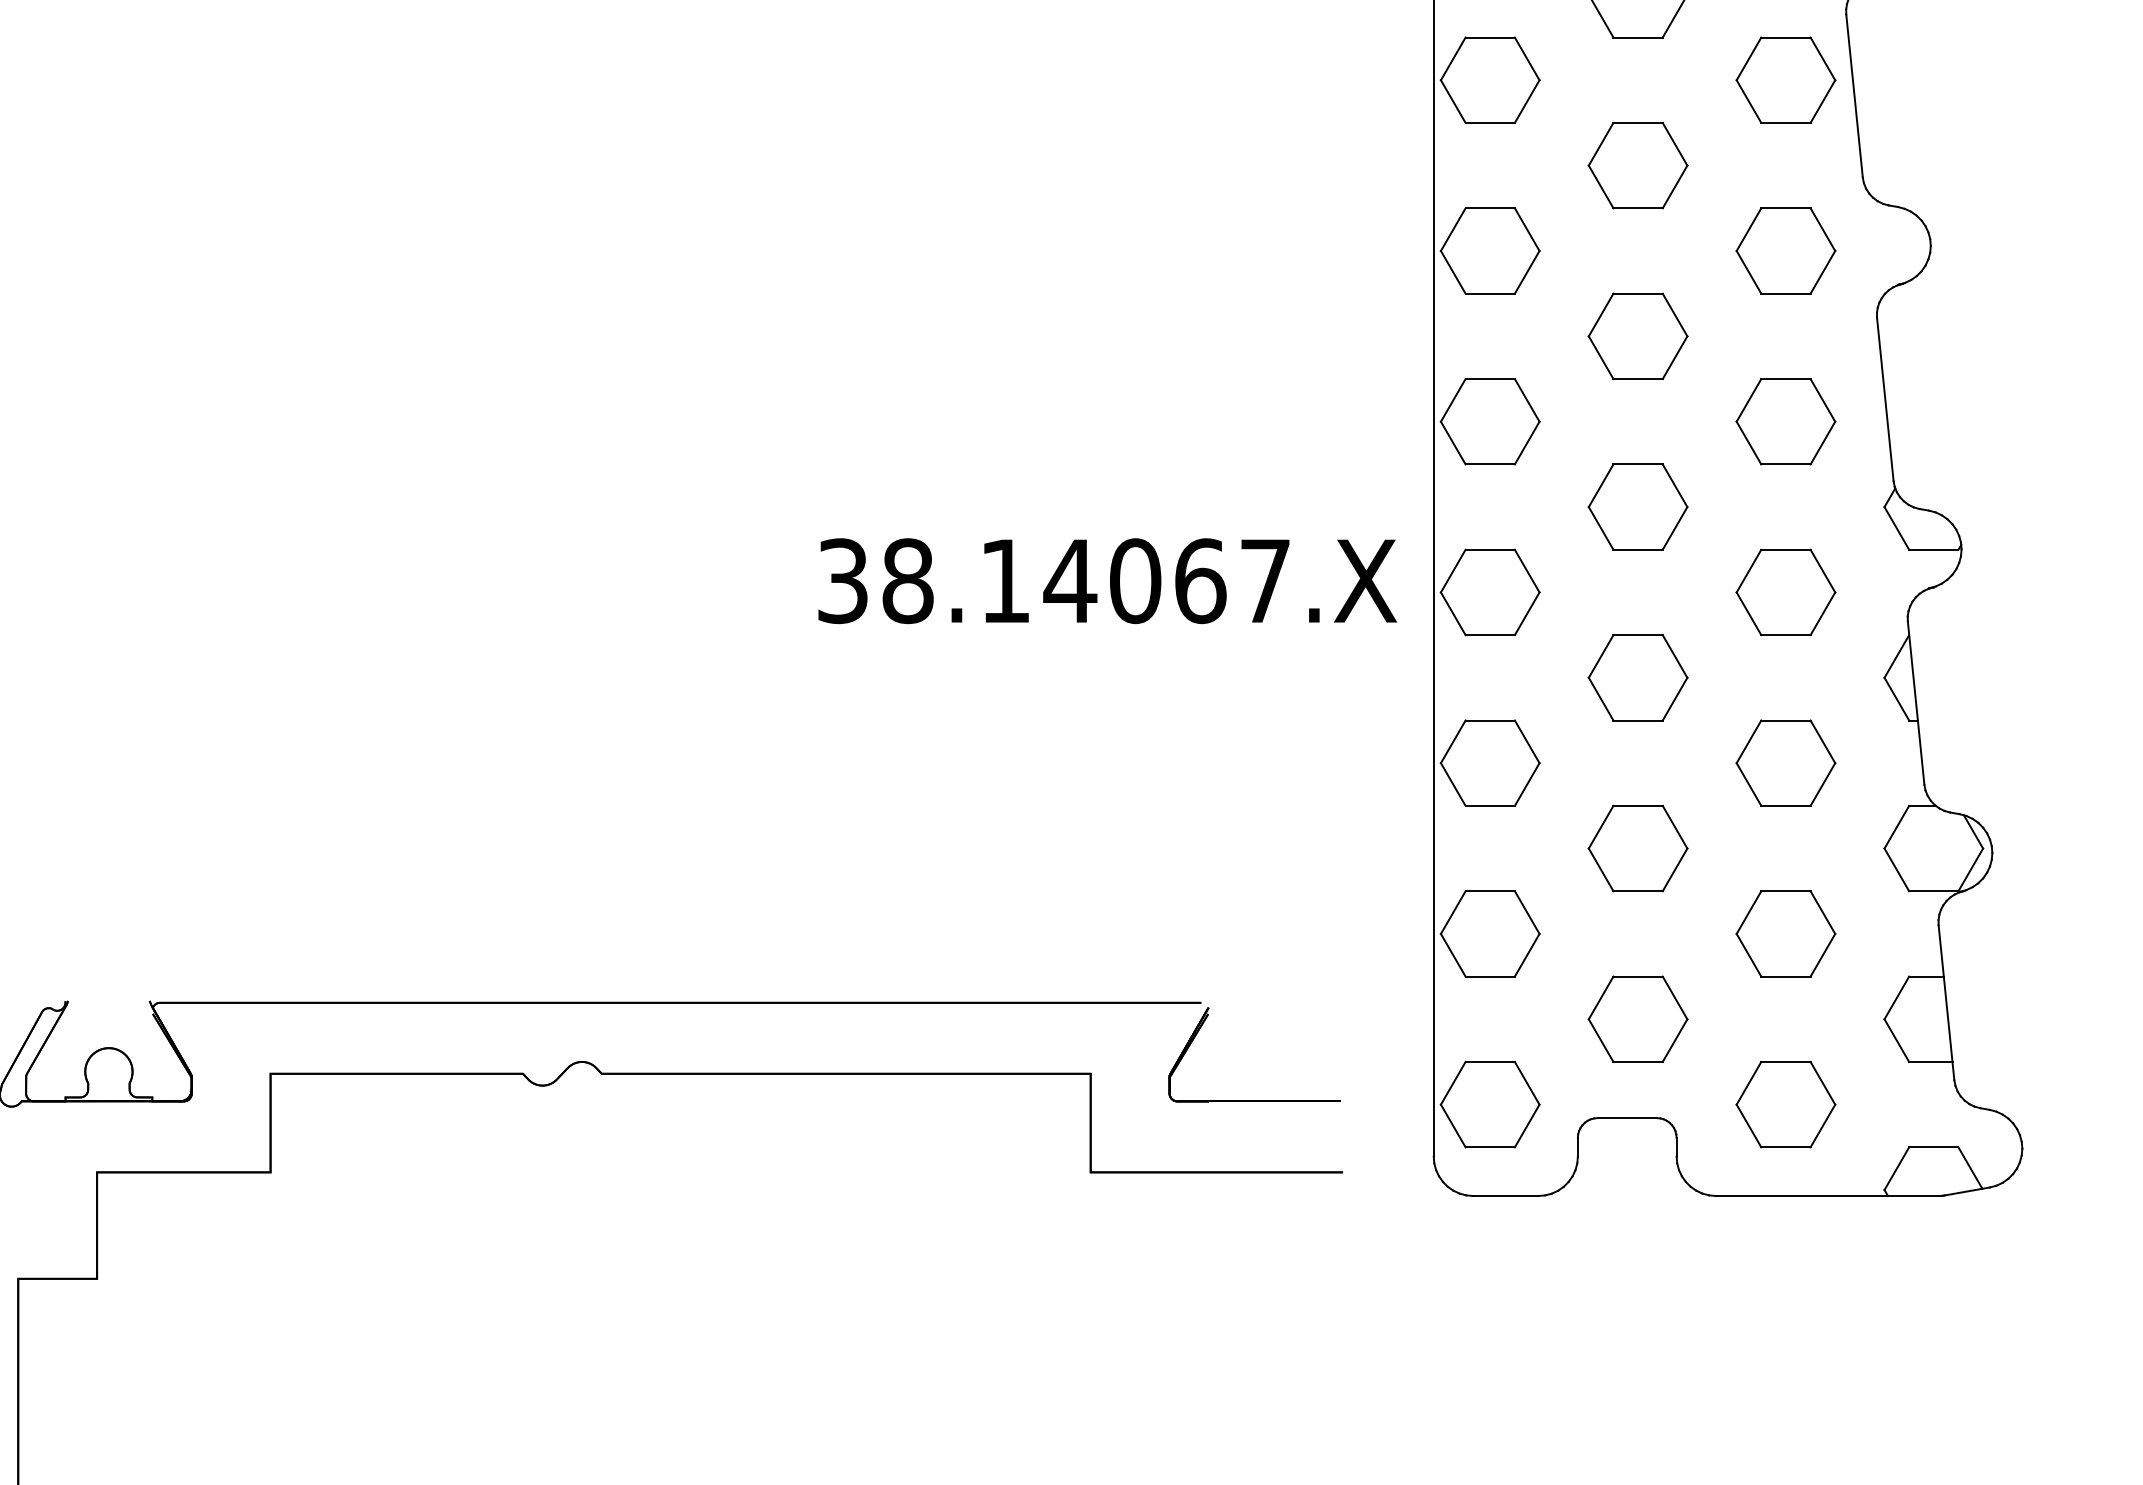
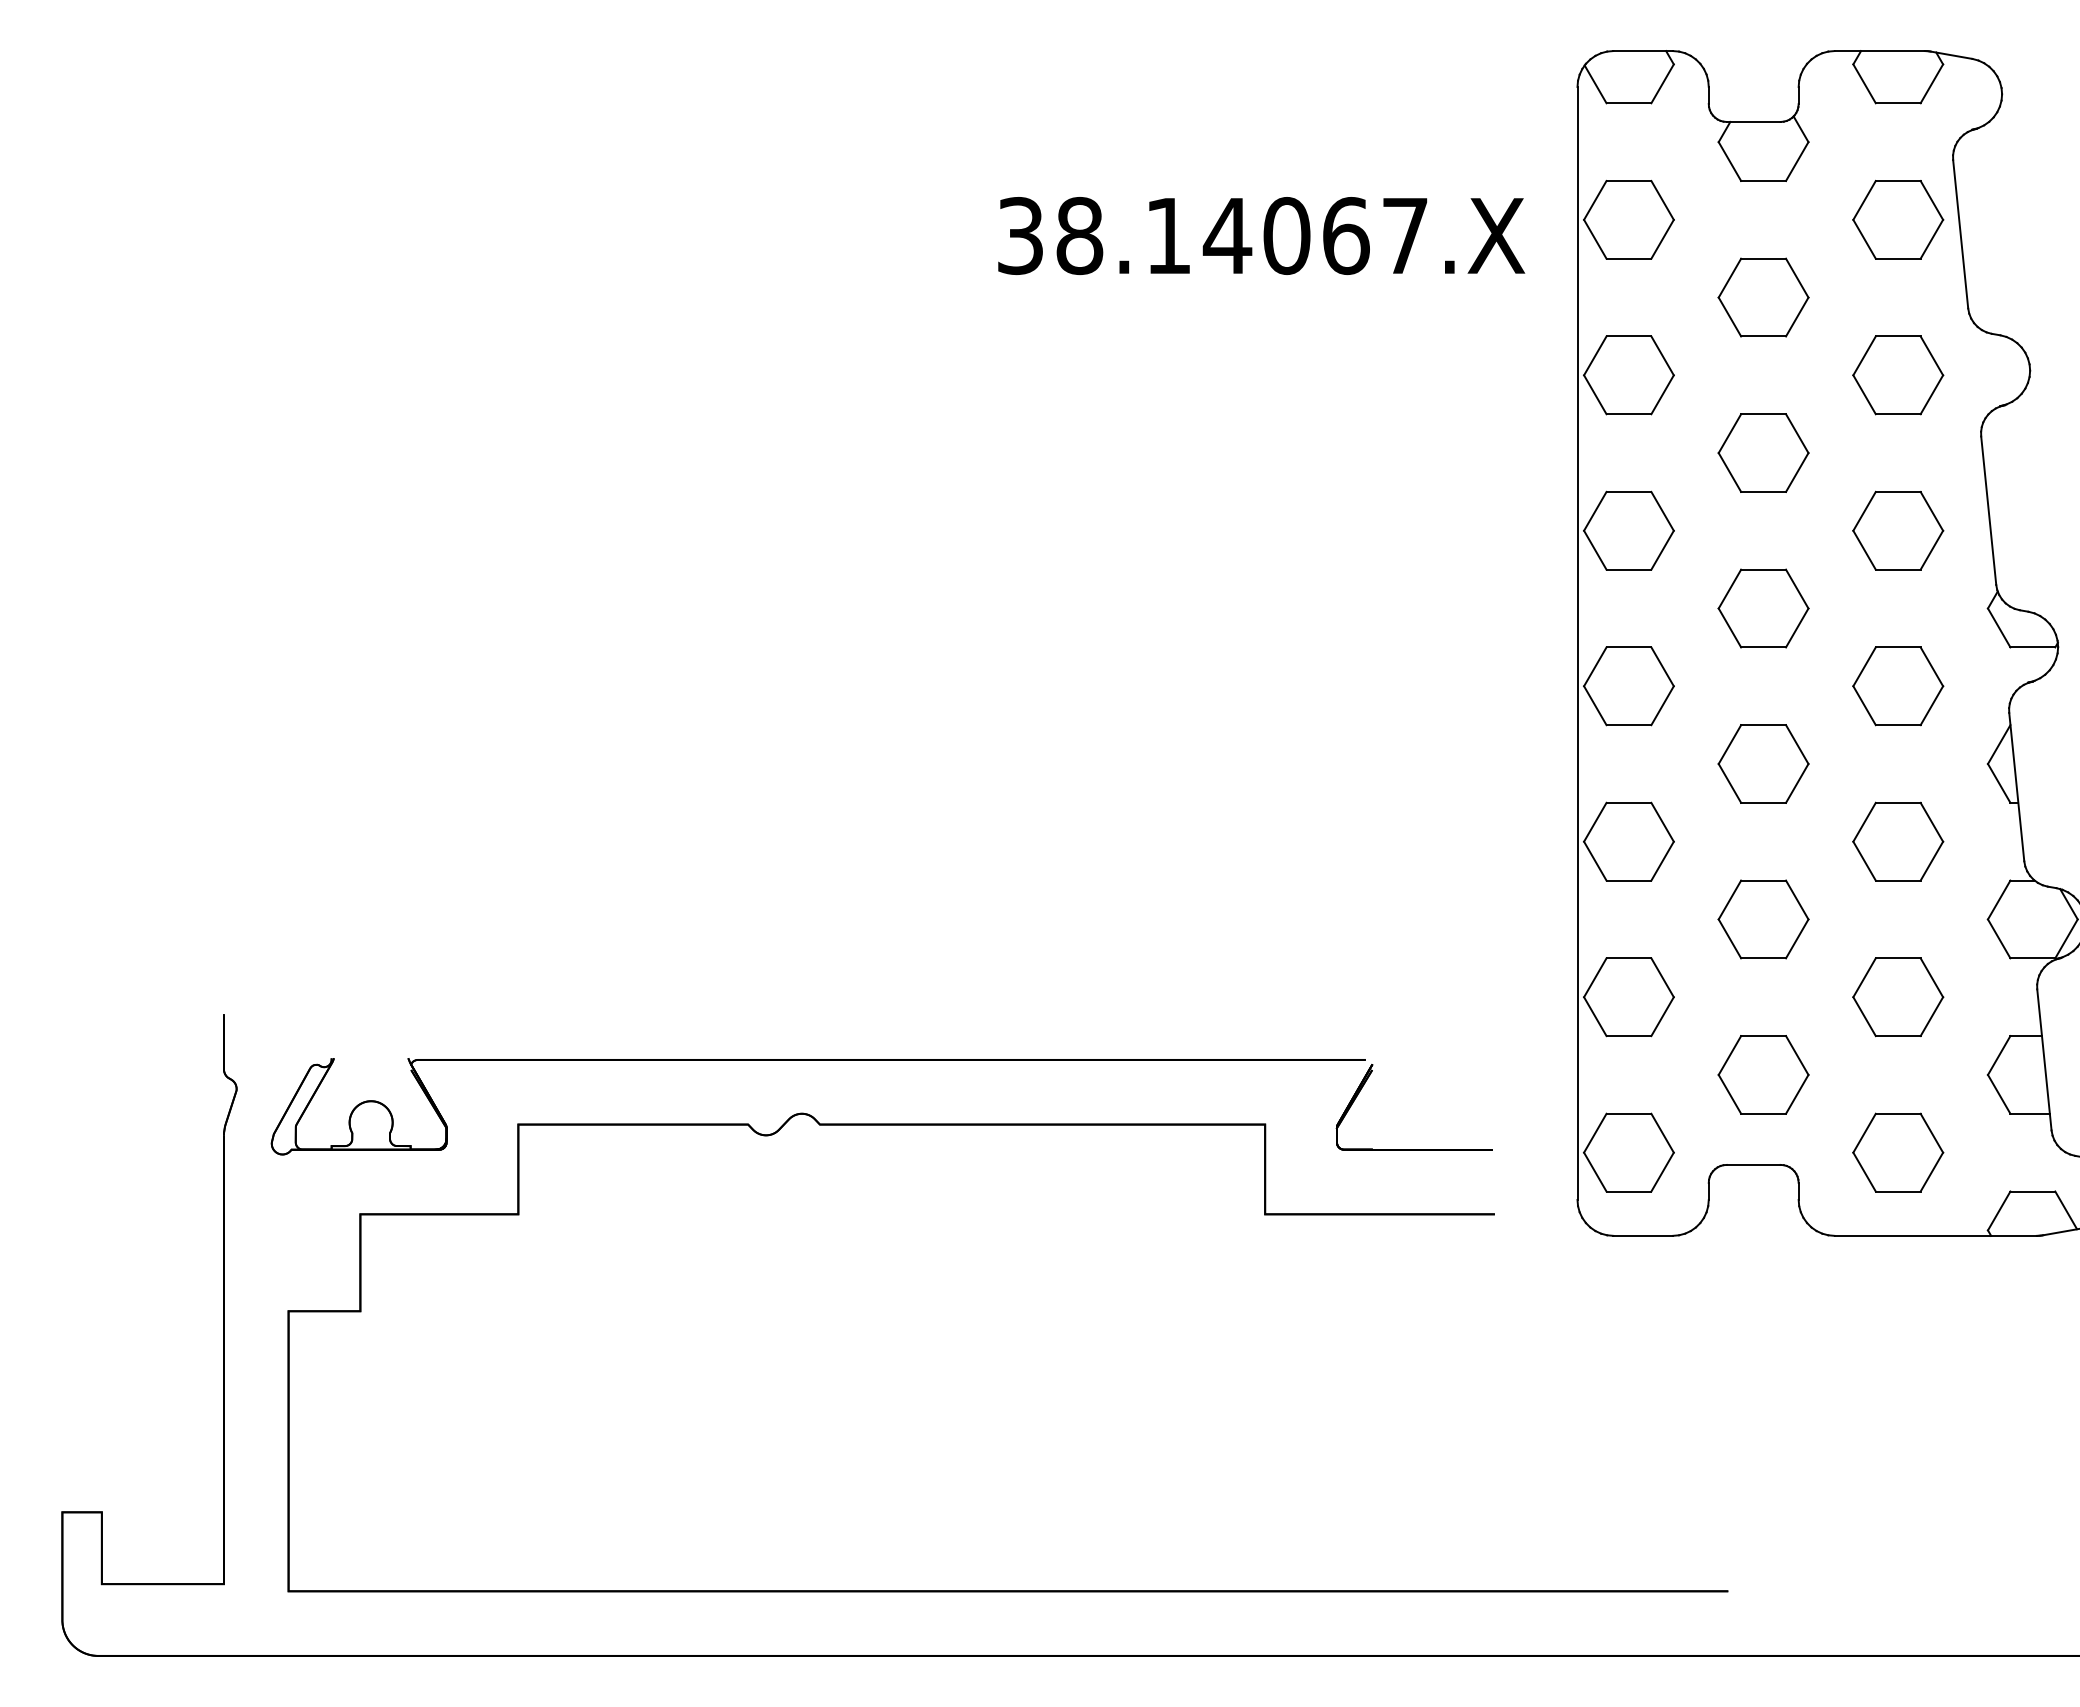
text: (1107, 580) -> (1261, 235), moved

